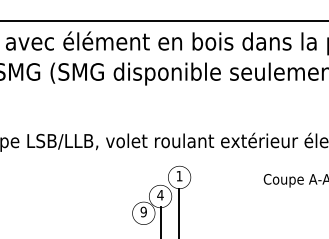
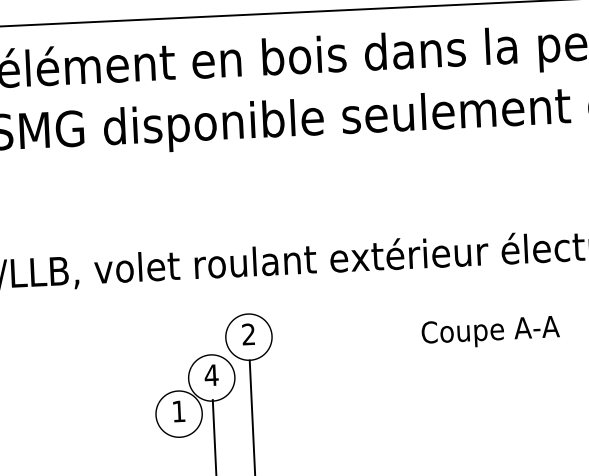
text: (179, 175) -> (248, 333), 1 -> 2
text: (143, 211) -> (178, 410), 9 -> 1

